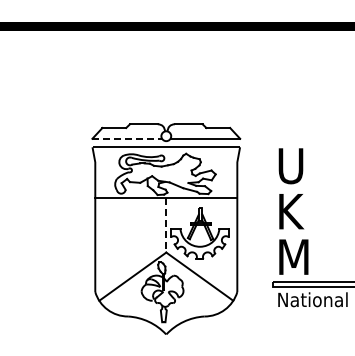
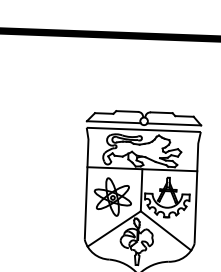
line: (127, 138) -> (114, 121), dashed -> solid
line: (166, 225) -> (141, 190), dashed -> solid
part: (129, 235) -> (112, 197), added

